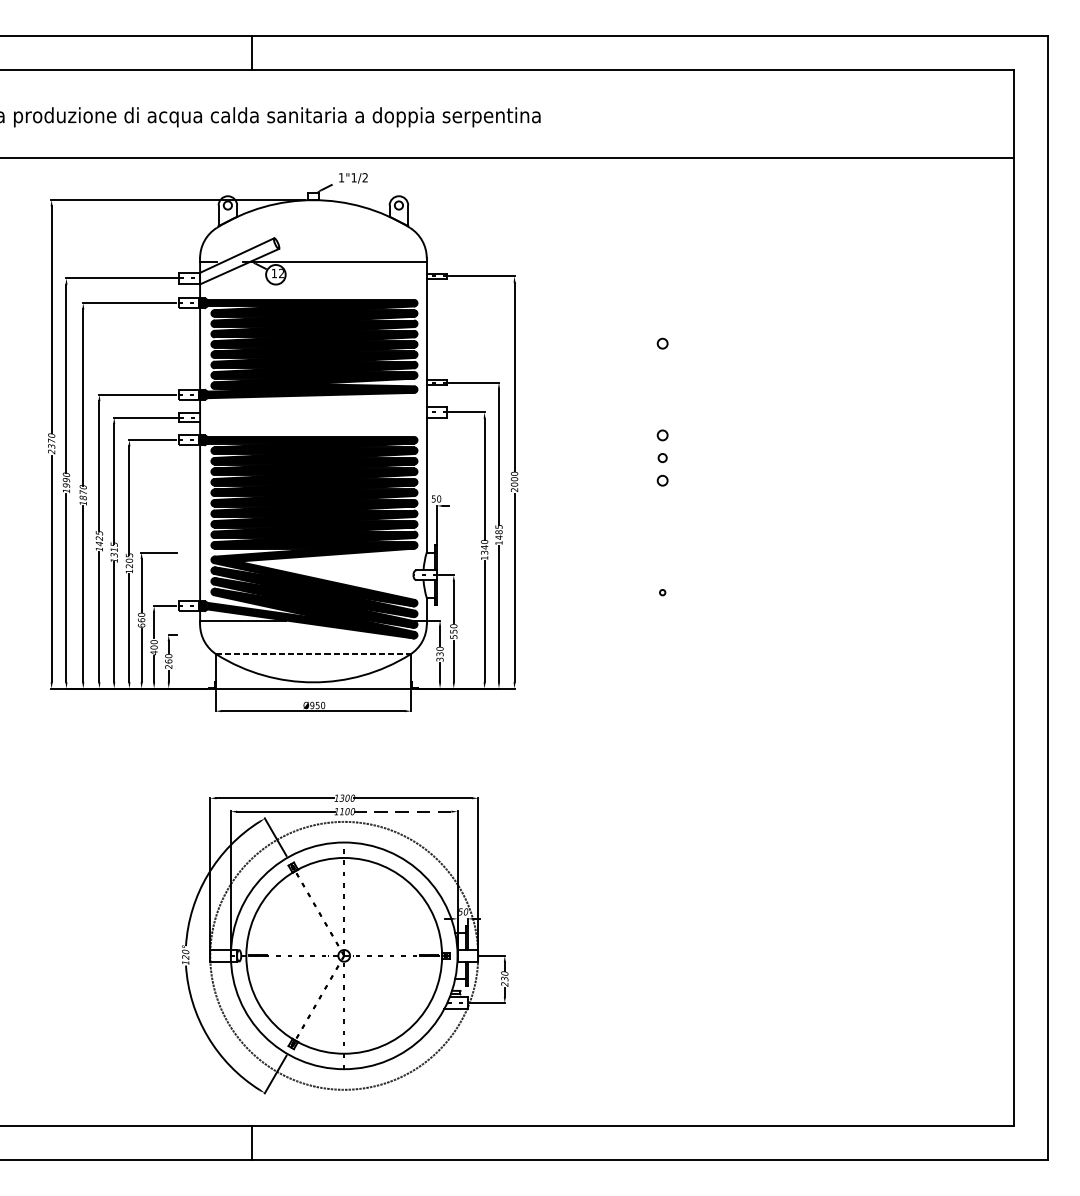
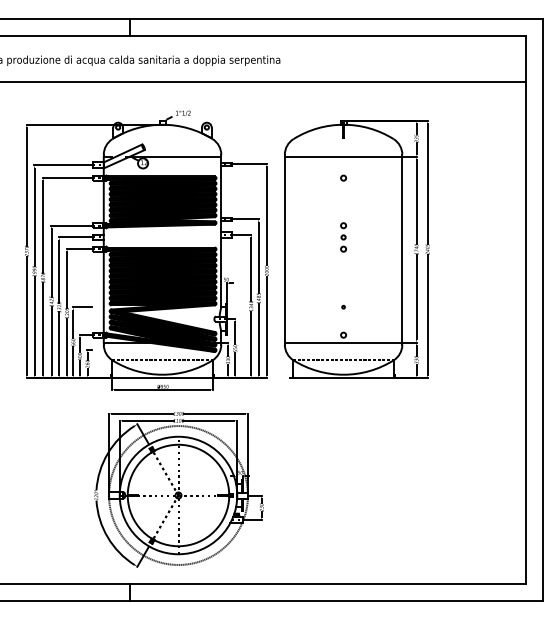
part: (282, 442) -> (146, 250), moved
part: (687, 481) -> (356, 249), added
line: (402, 811) -> (208, 420), dashed -> solid

